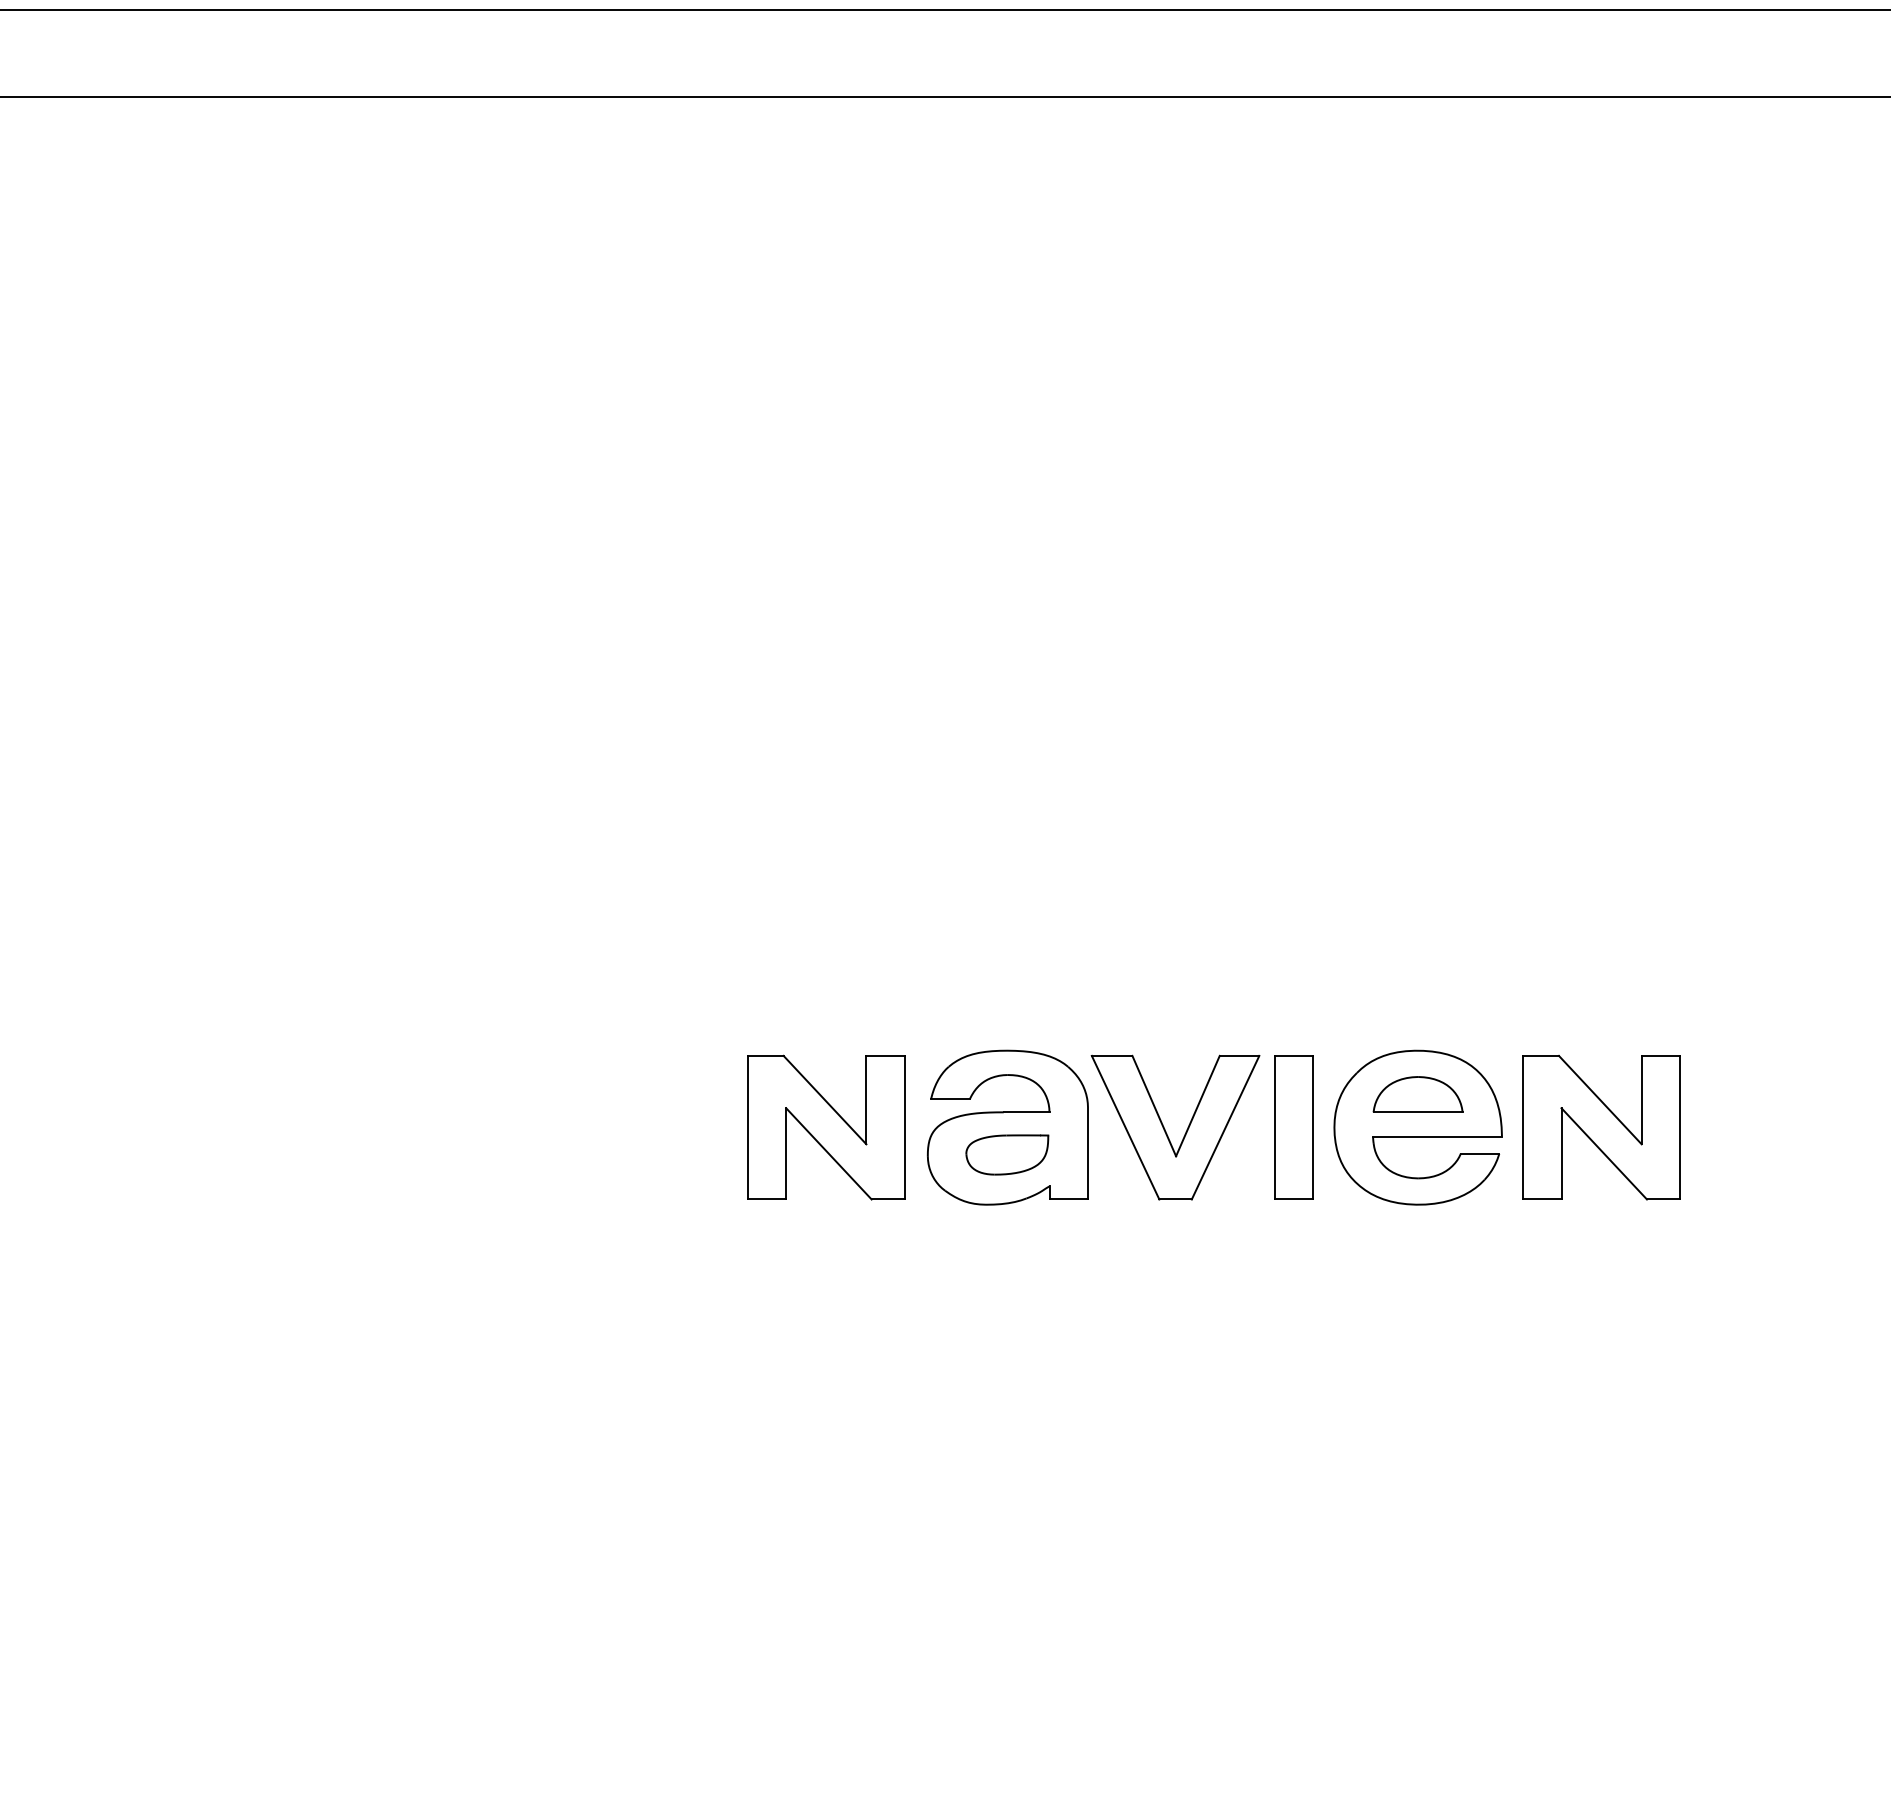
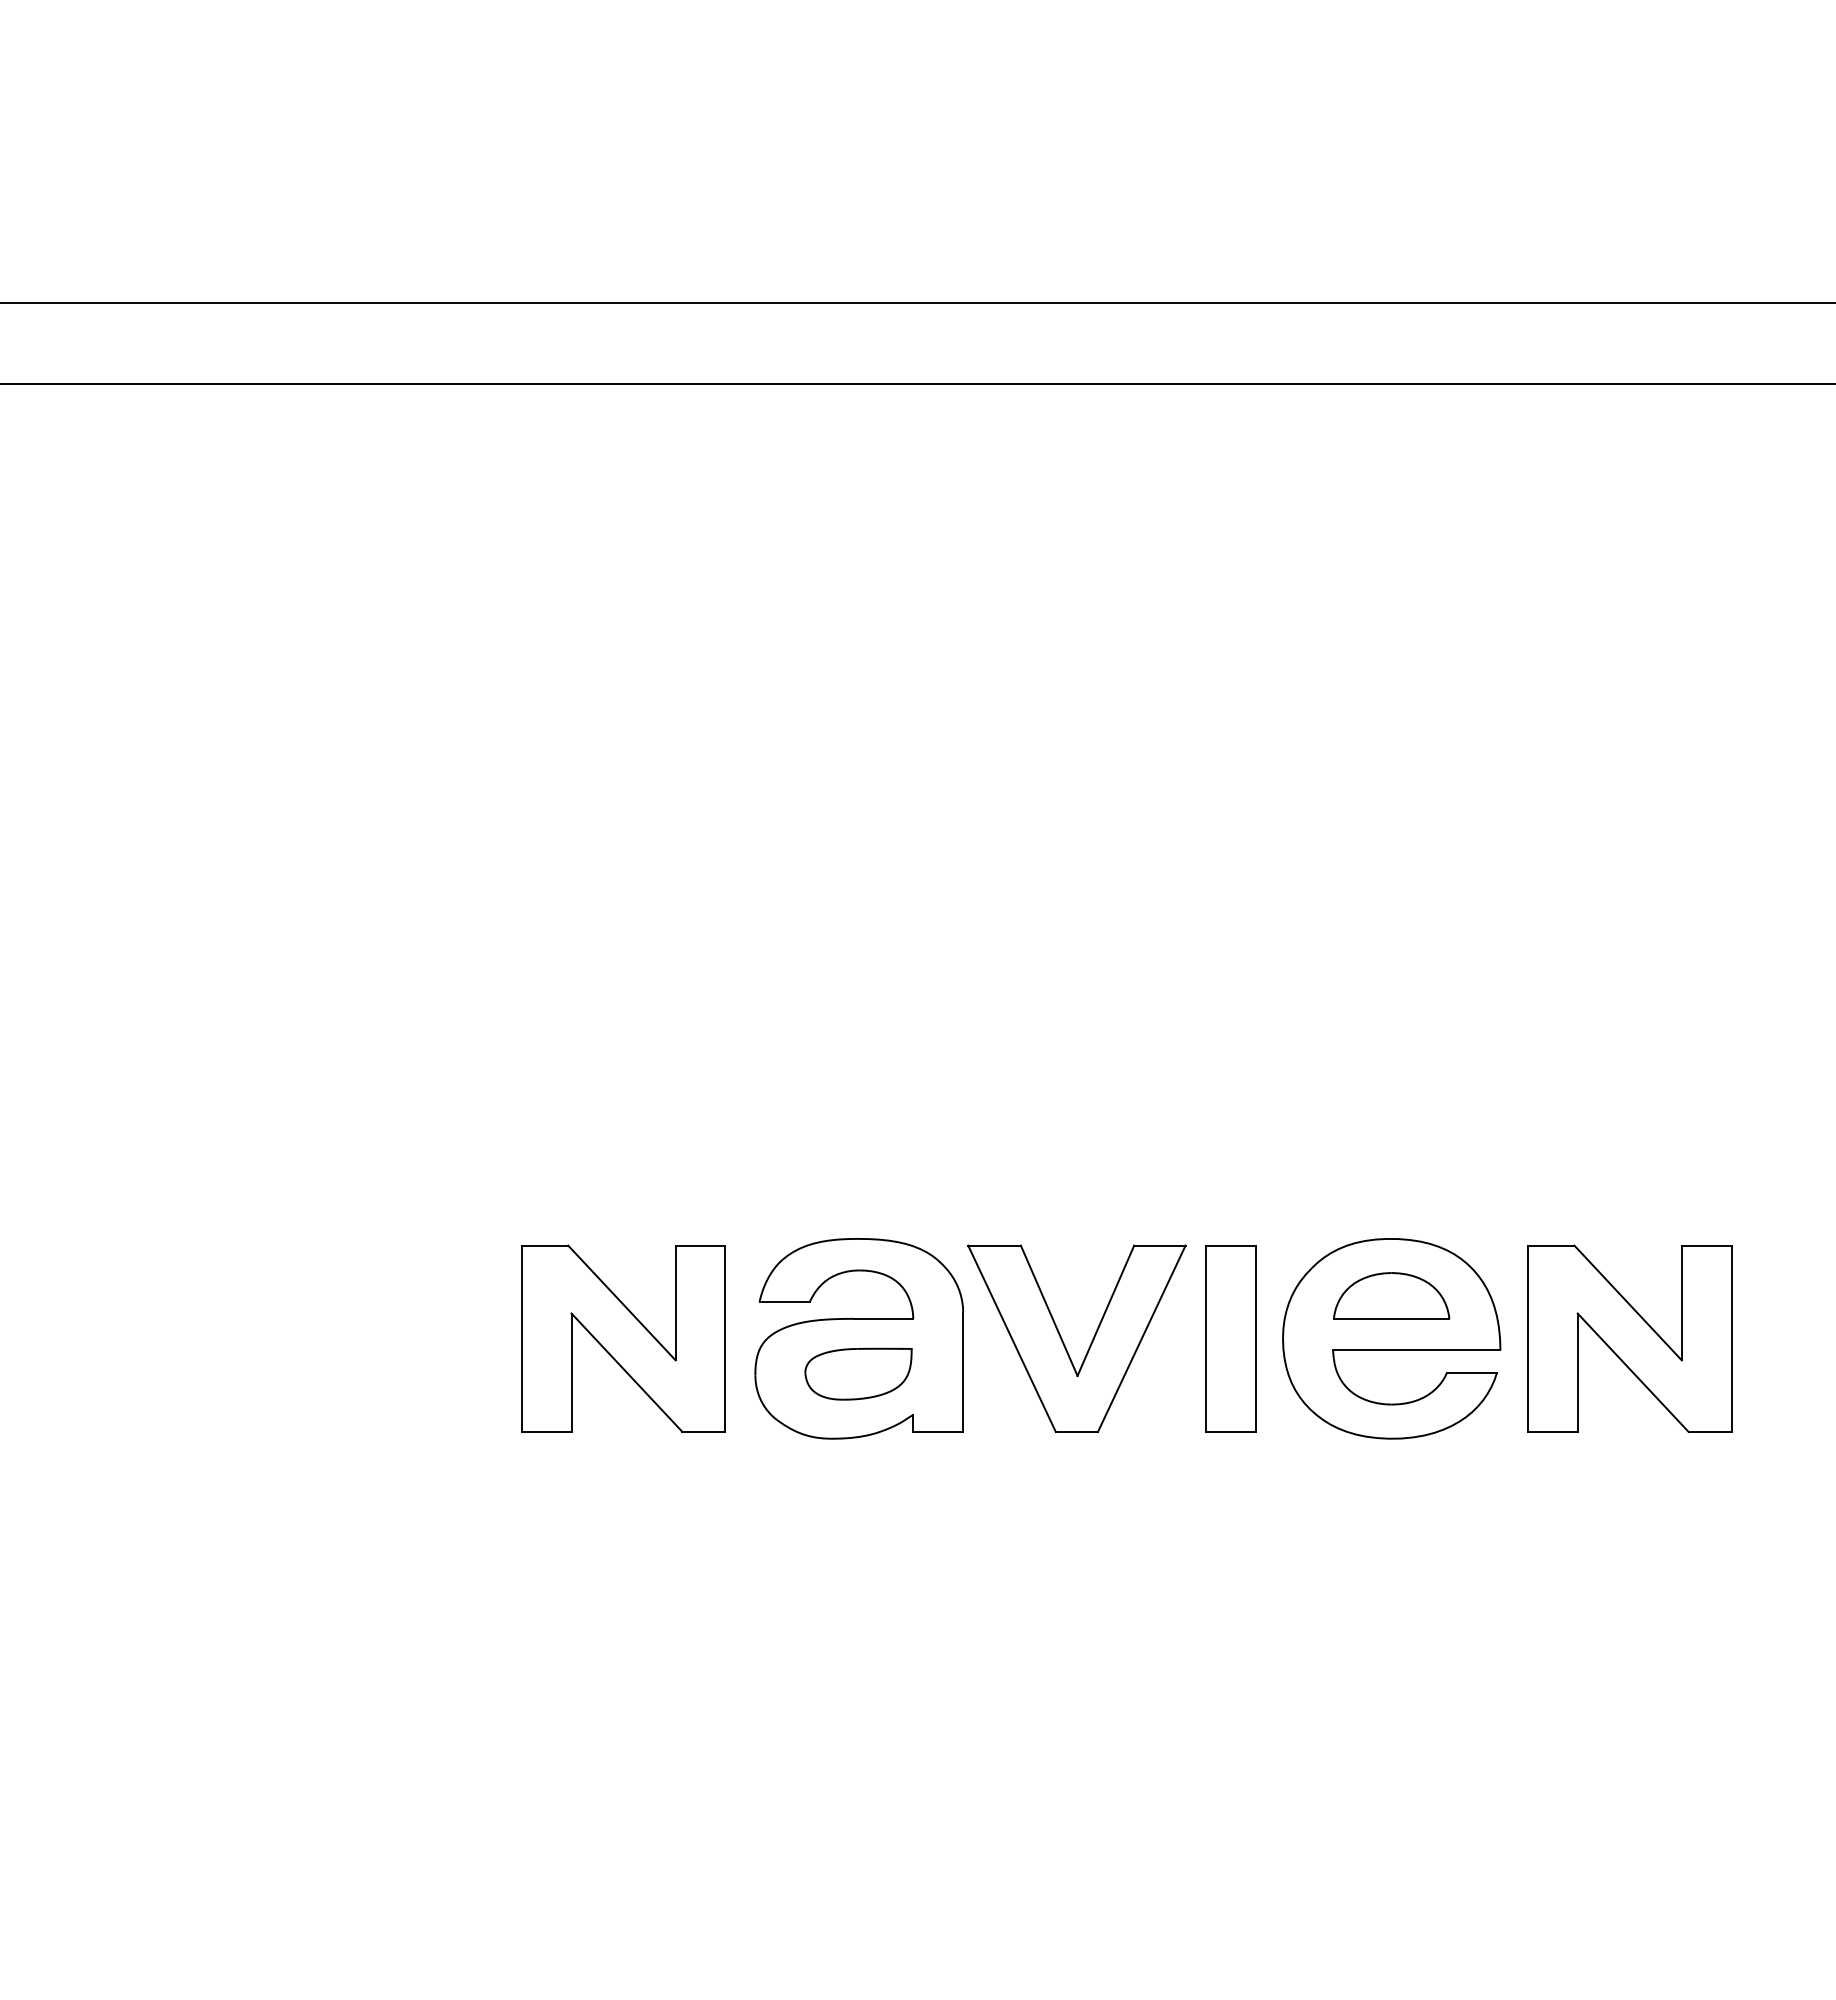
part: (1213, 1127) -> (1126, 1338), size x1.4

